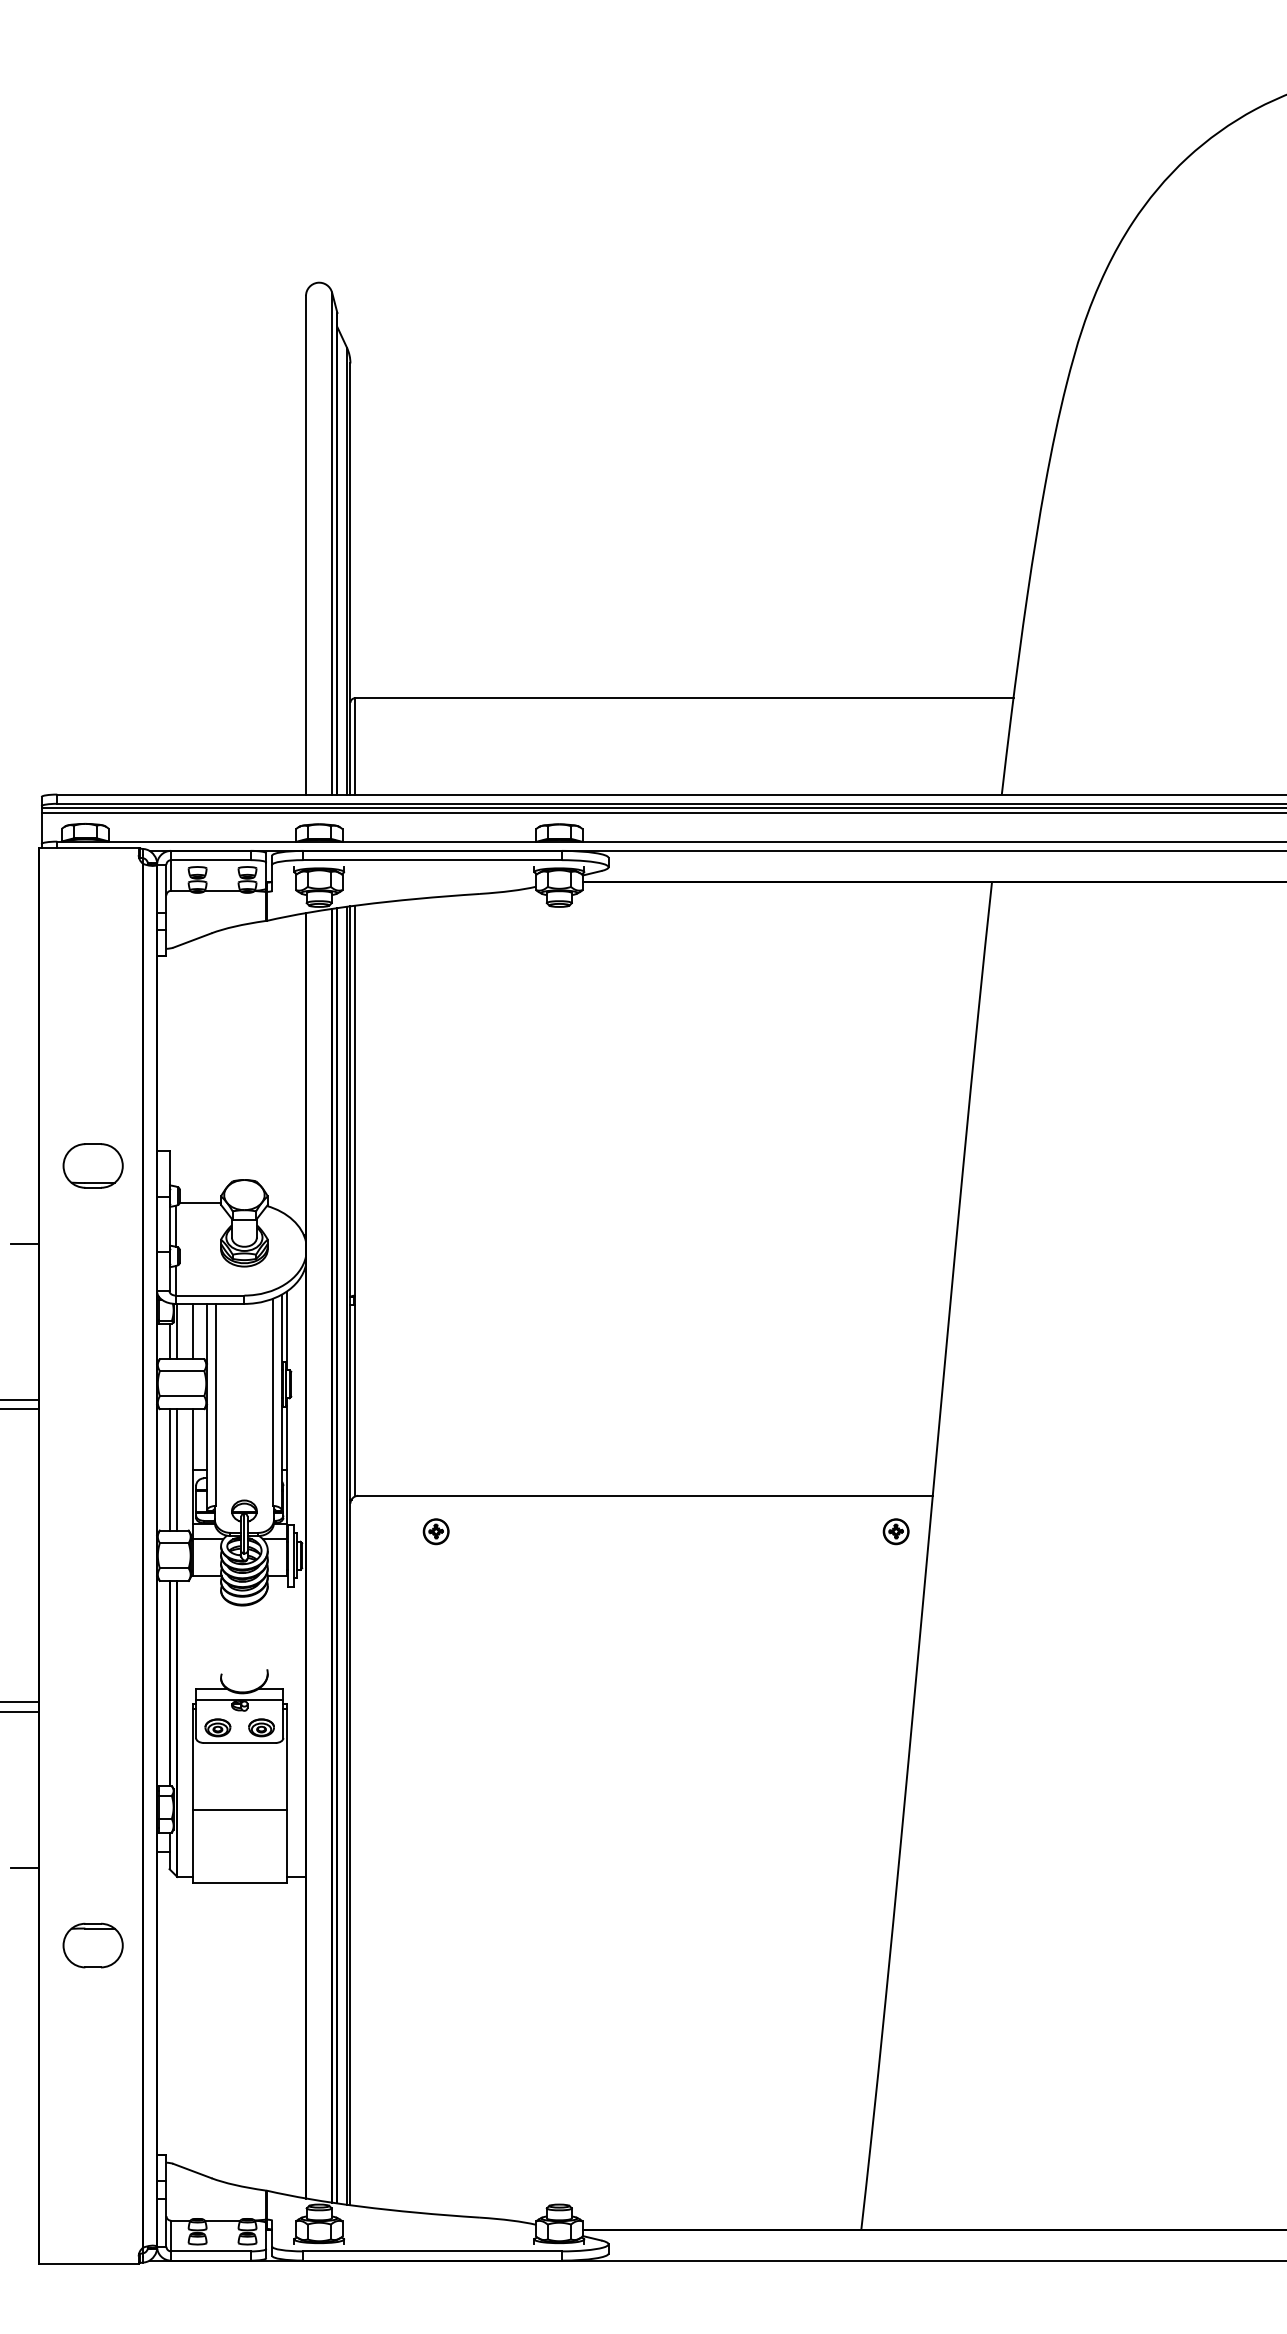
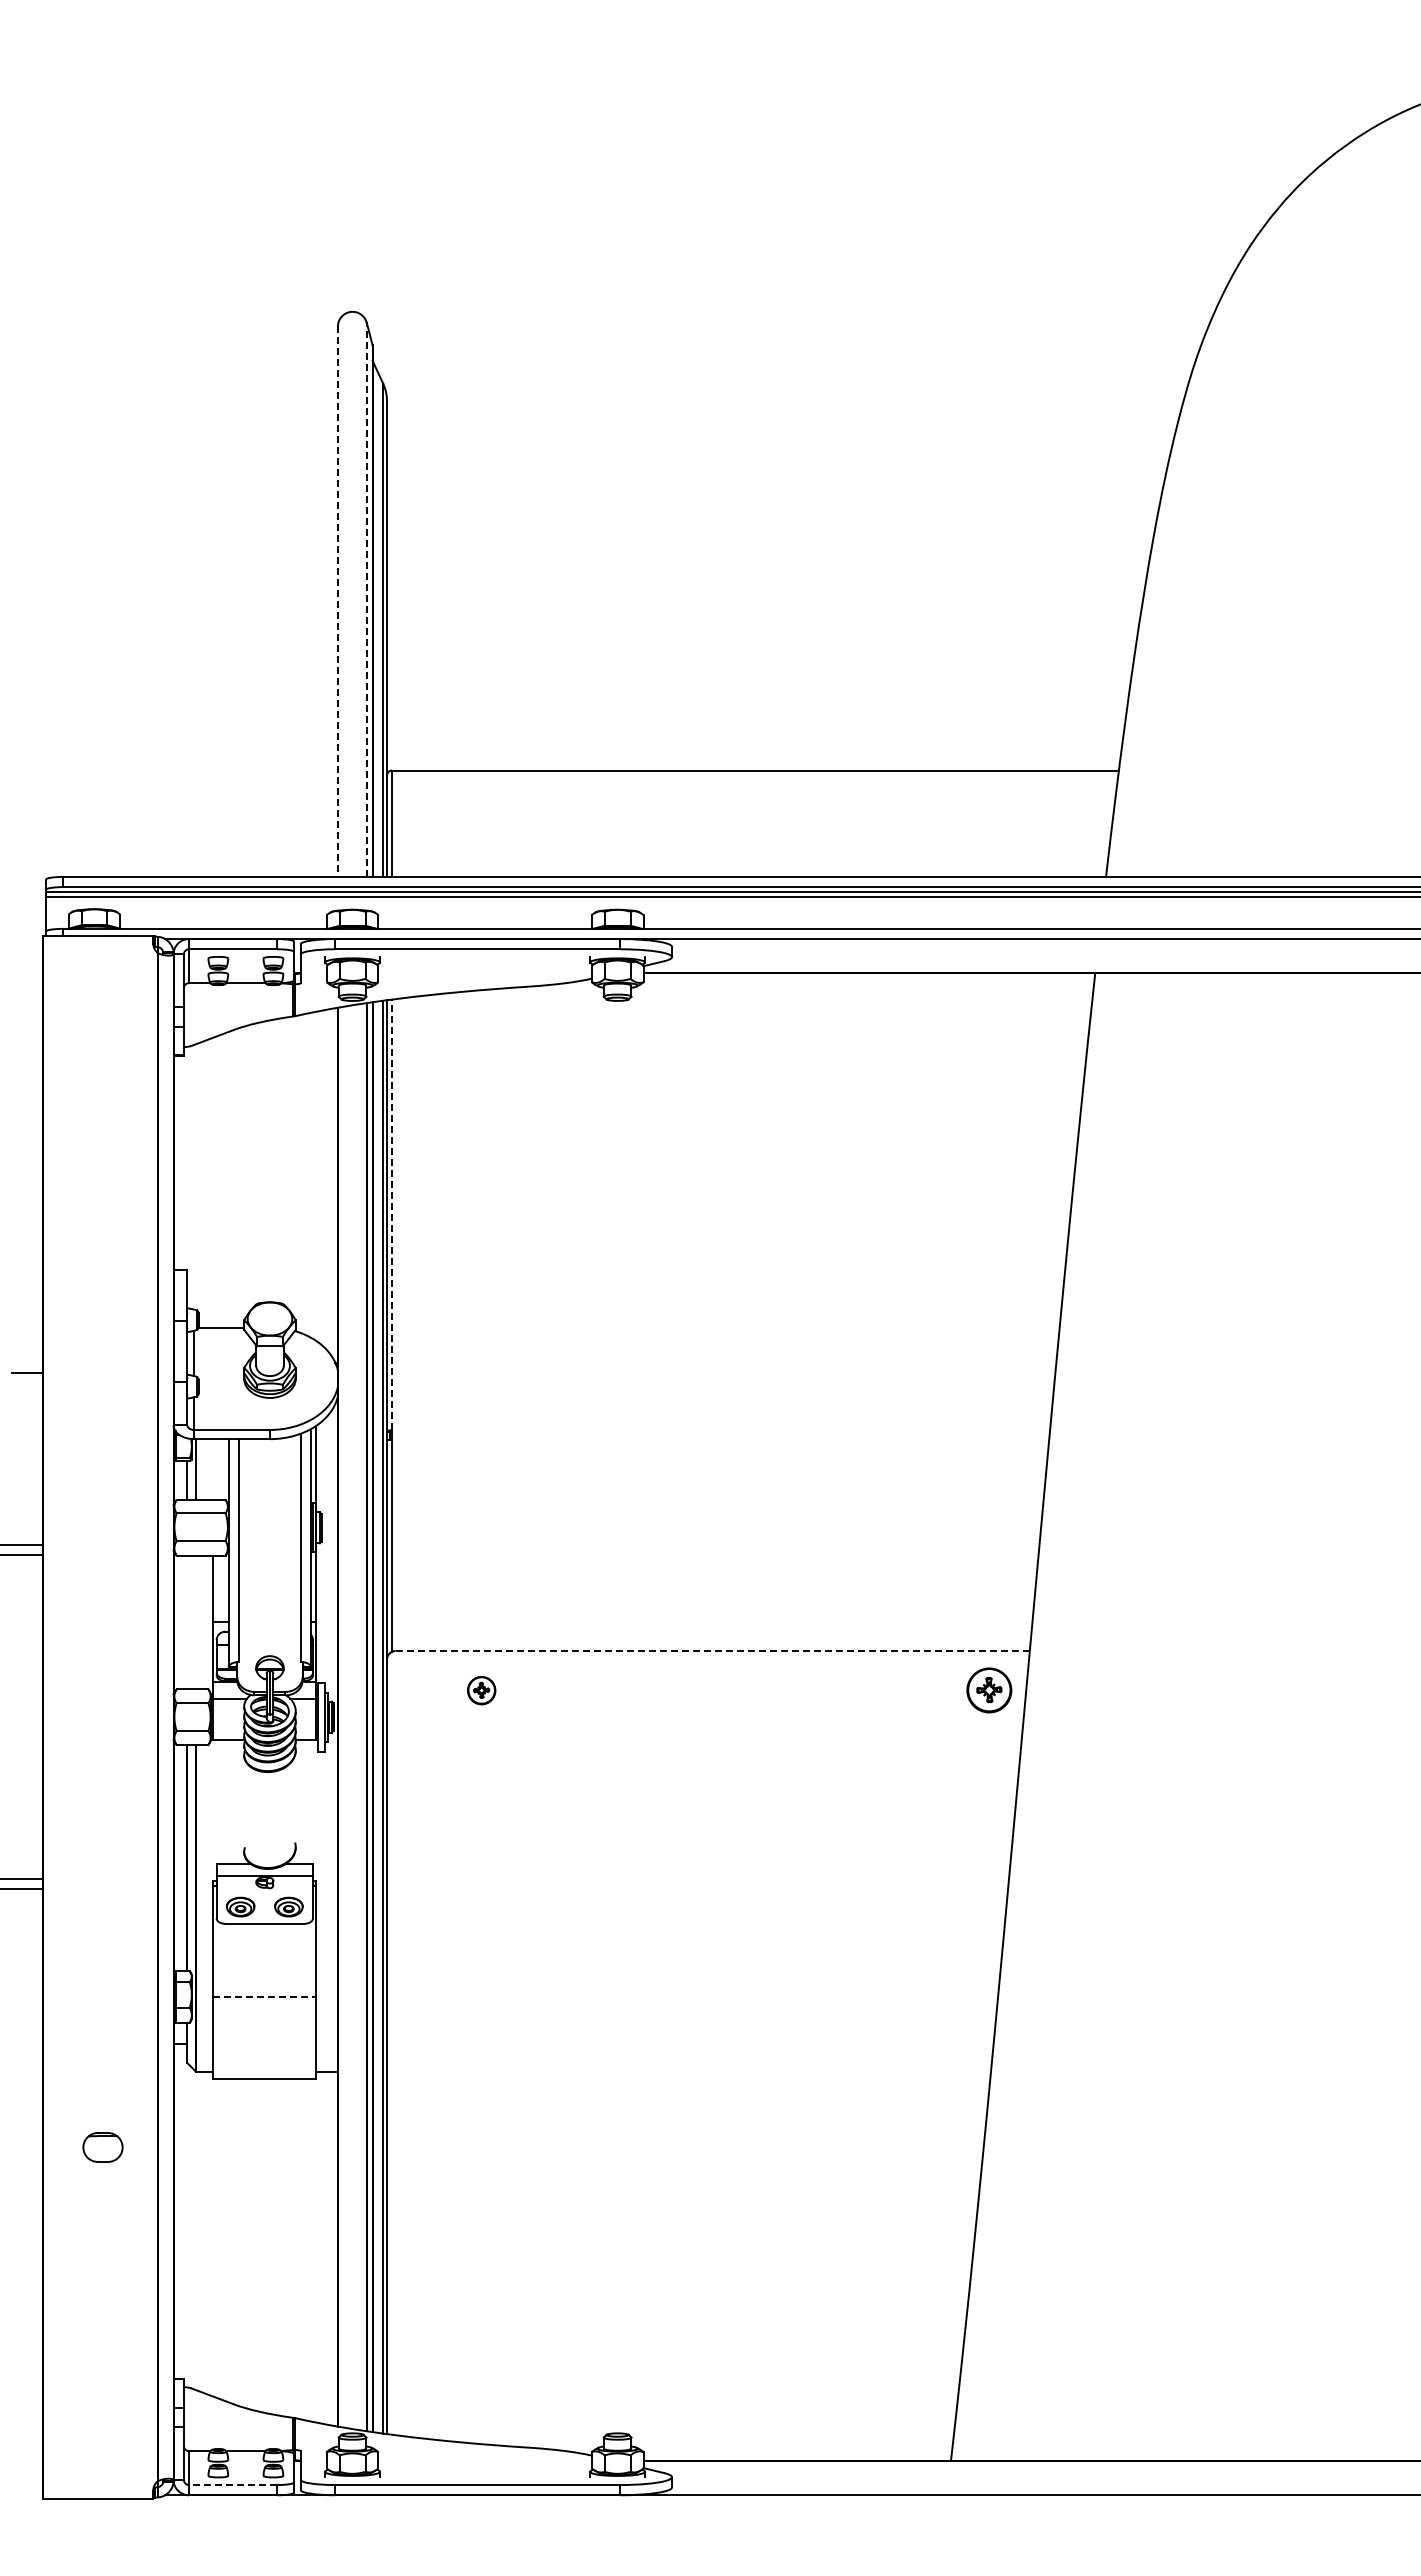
line: (331, 543) -> (366, 599), solid -> dashed
line: (305, 546) -> (337, 602), solid -> dashed
line: (355, 1100) -> (392, 1214), solid -> dashed
part: (92, 1165) -> (102, 1286), removed
line: (193, 1331) -> (213, 1469), removed
line: (169, 1470) -> (187, 1622), removed
line: (176, 1470) -> (195, 1622), removed
line: (646, 1495) -> (713, 1650), solid -> dashed
part: (896, 1531) -> (989, 1690), size x1.6
line: (239, 1809) -> (264, 1997), solid -> dashed
line: (24, 1867) -> (27, 2061), removed
part: (92, 1945) -> (102, 2147), size x0.6
line: (210, 2251) -> (232, 2485), solid -> dashed

